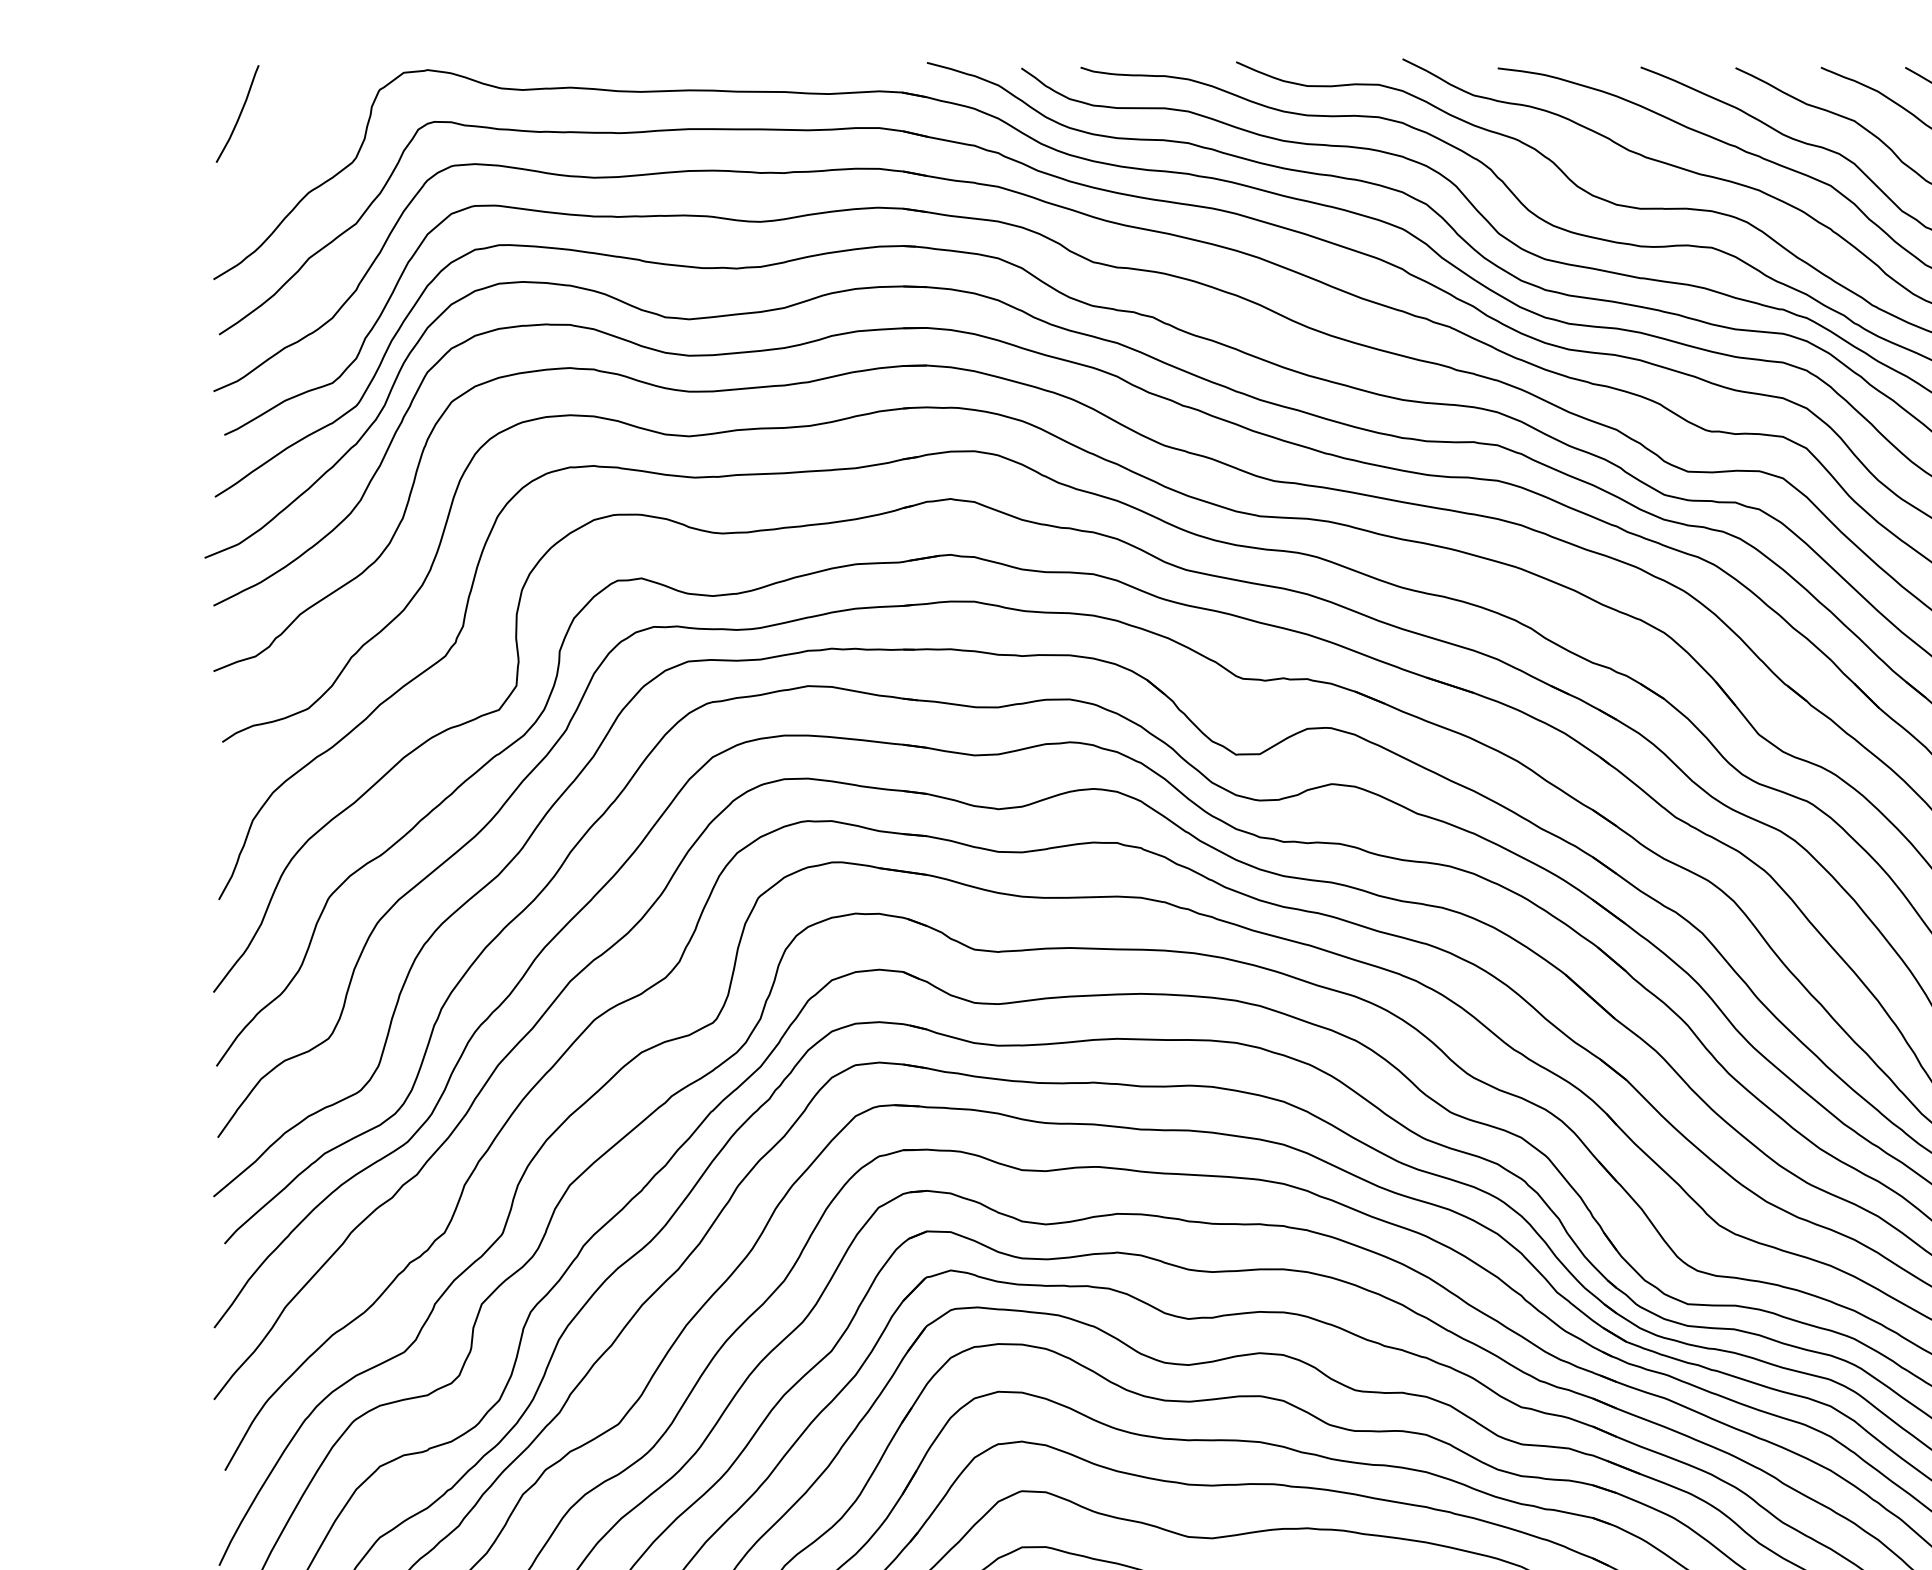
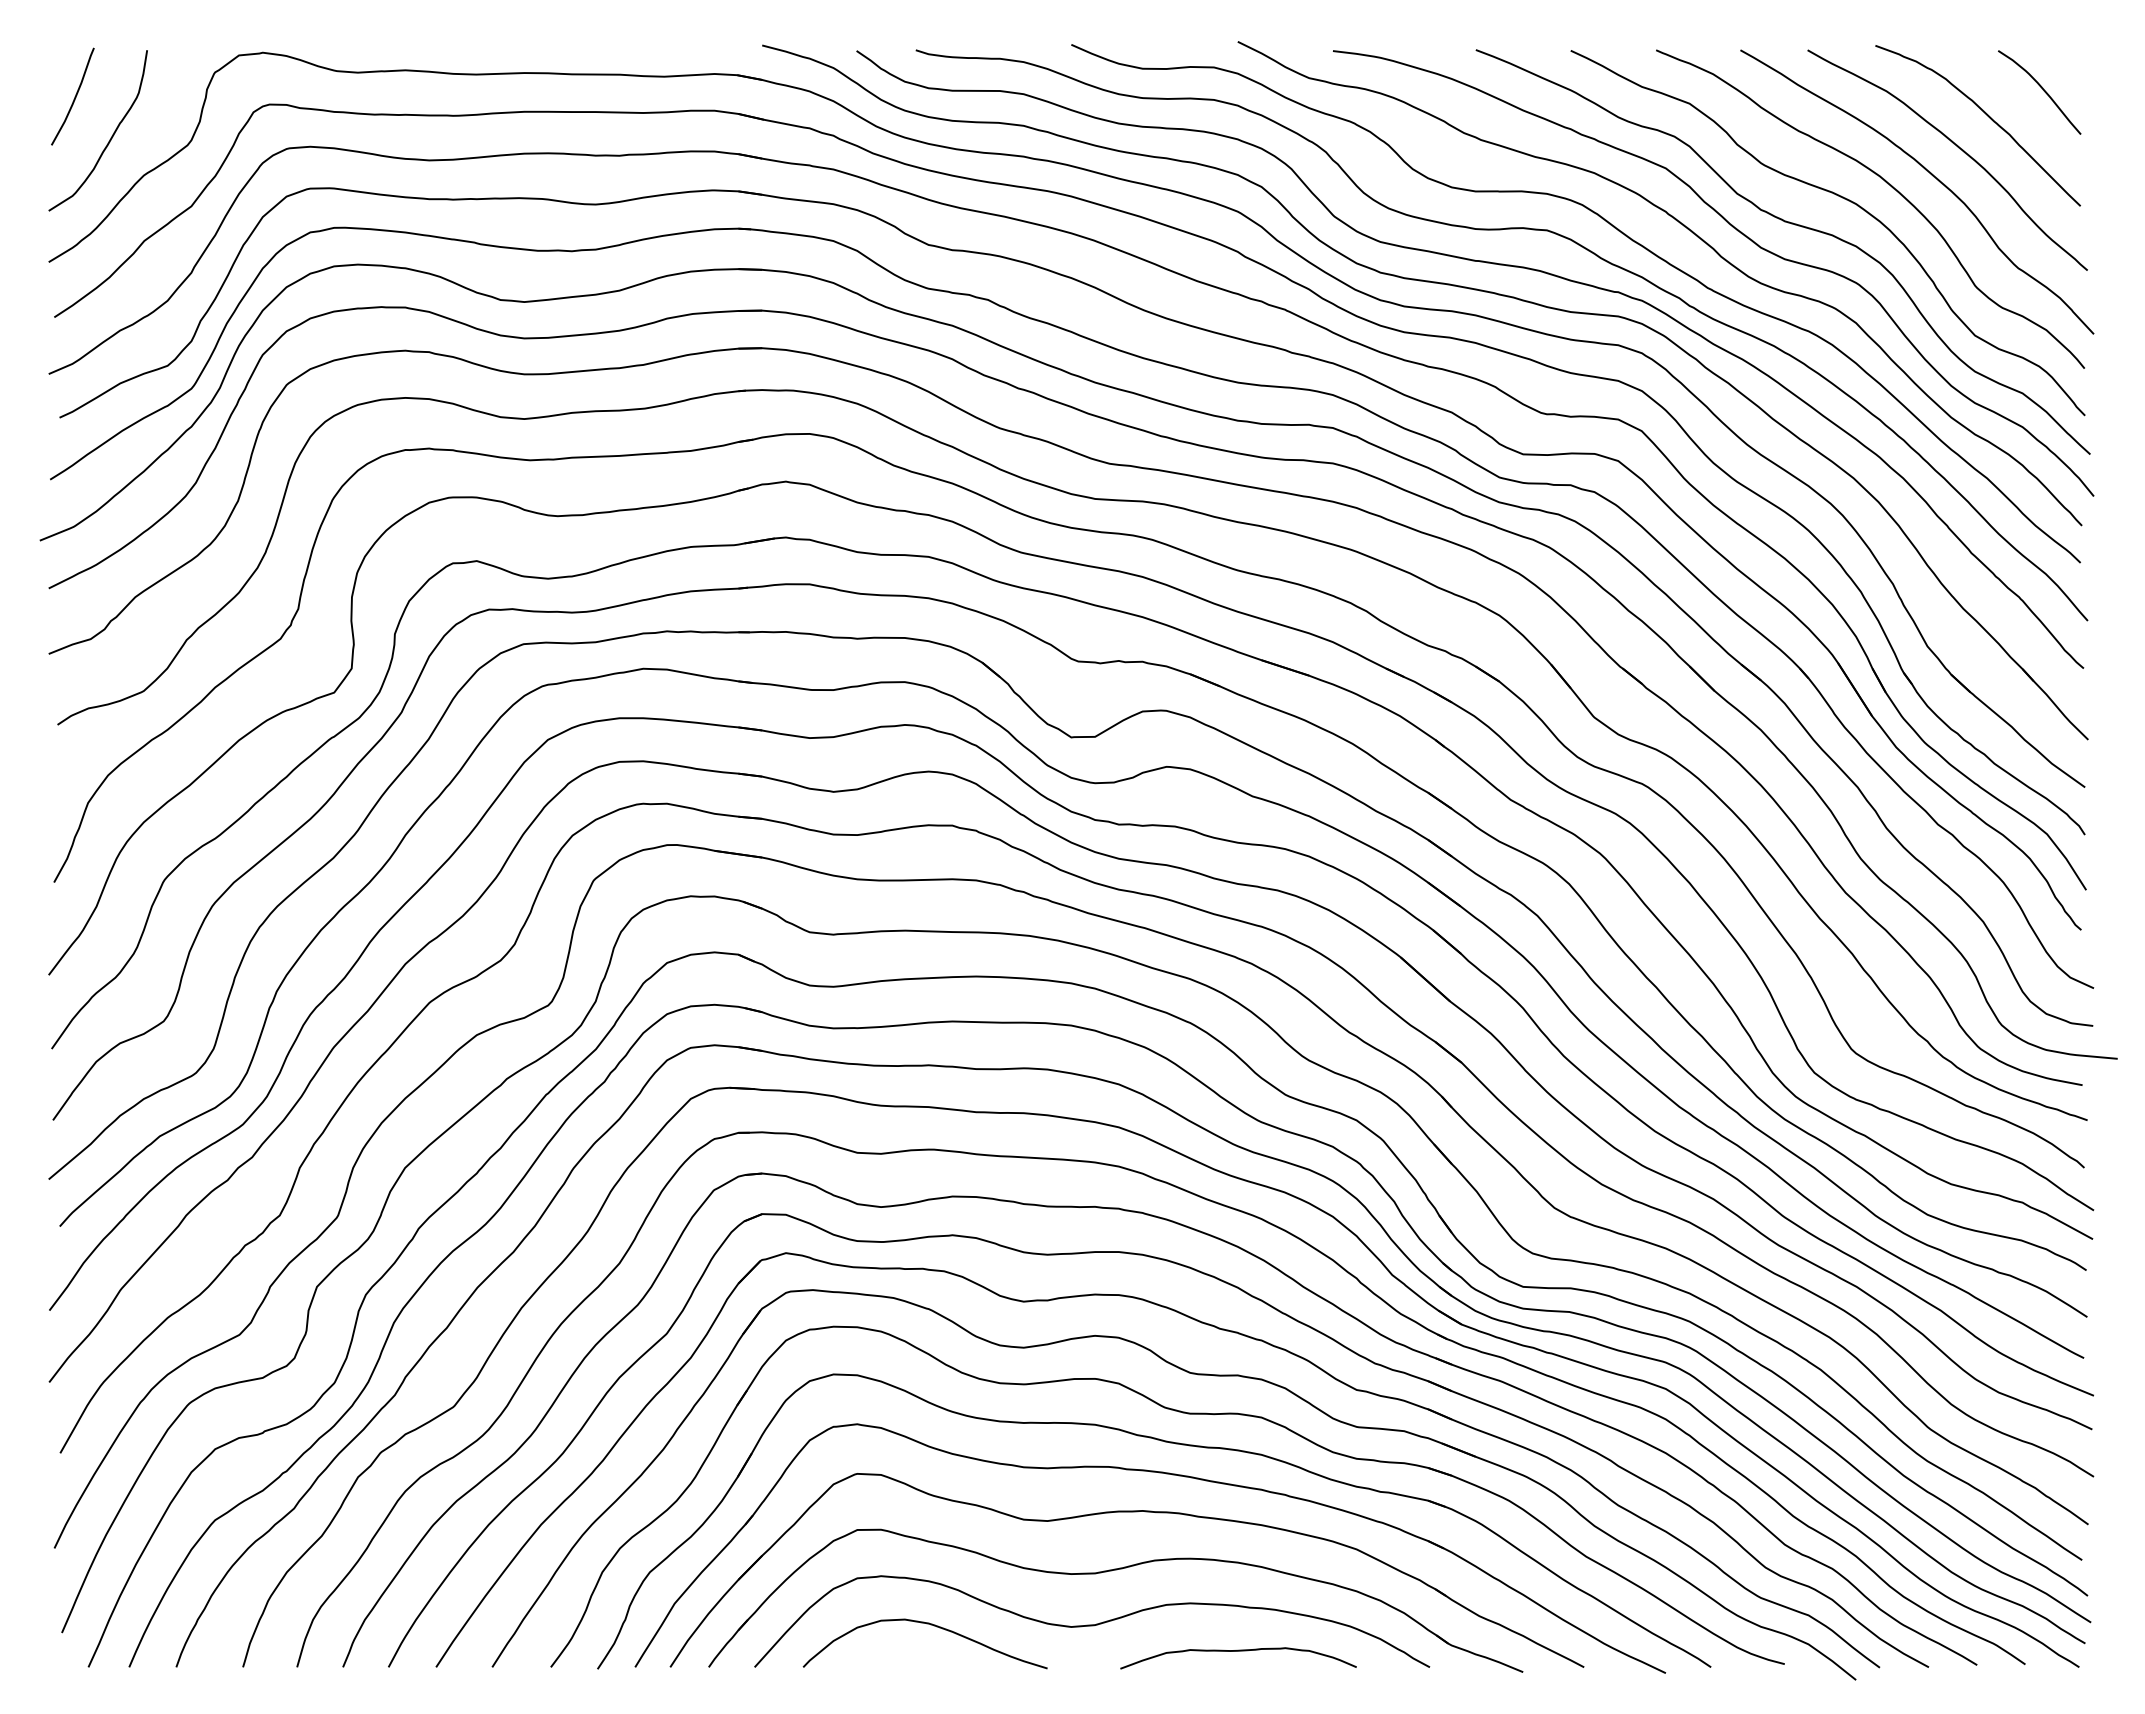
curve: (275, 154) -> (110, 137), added

